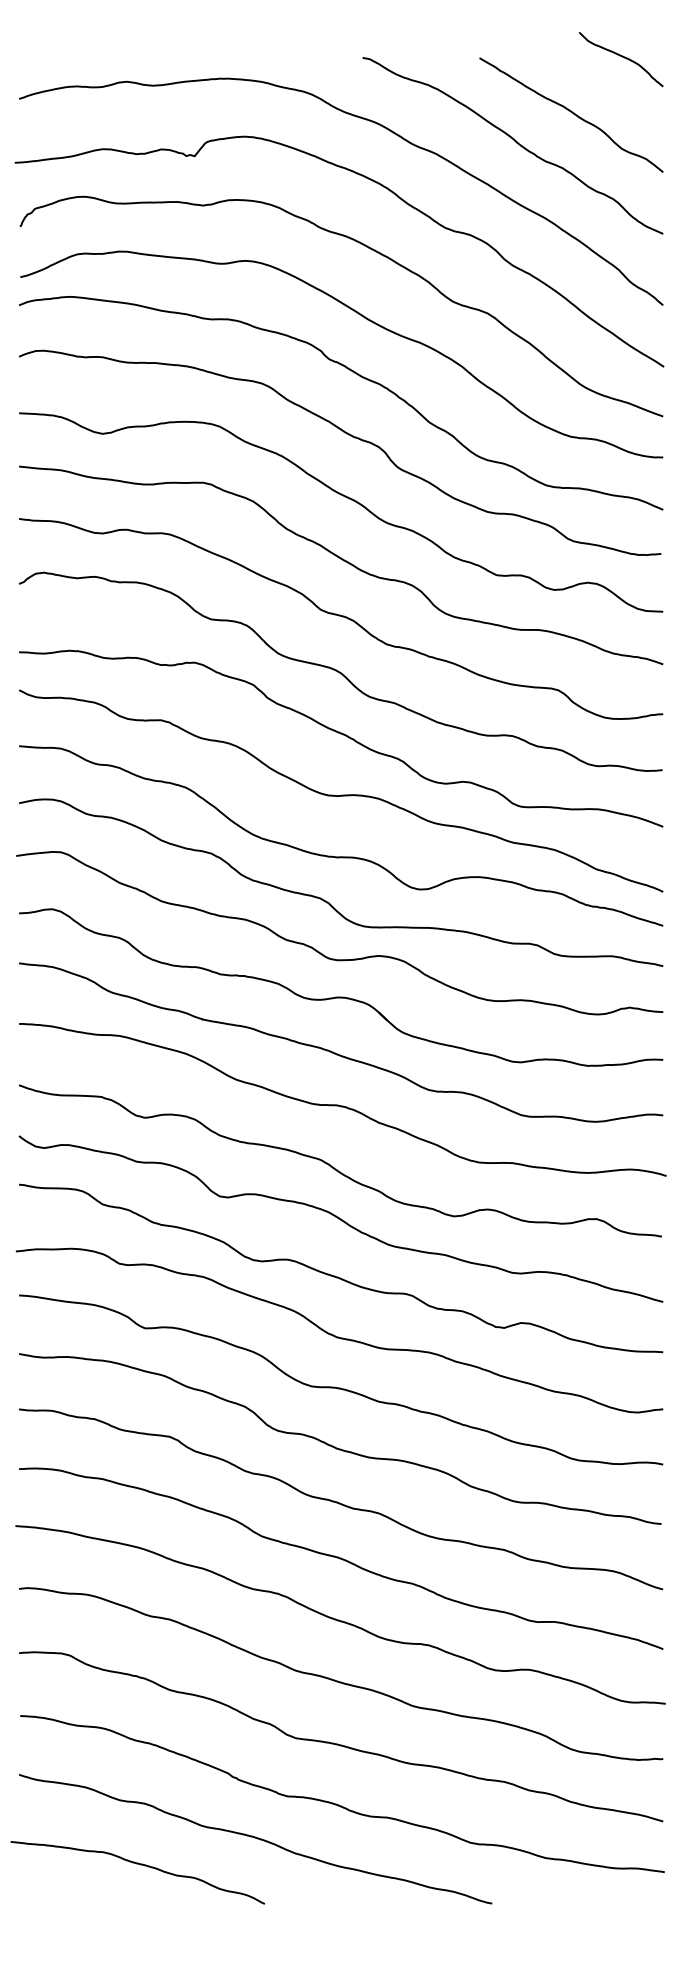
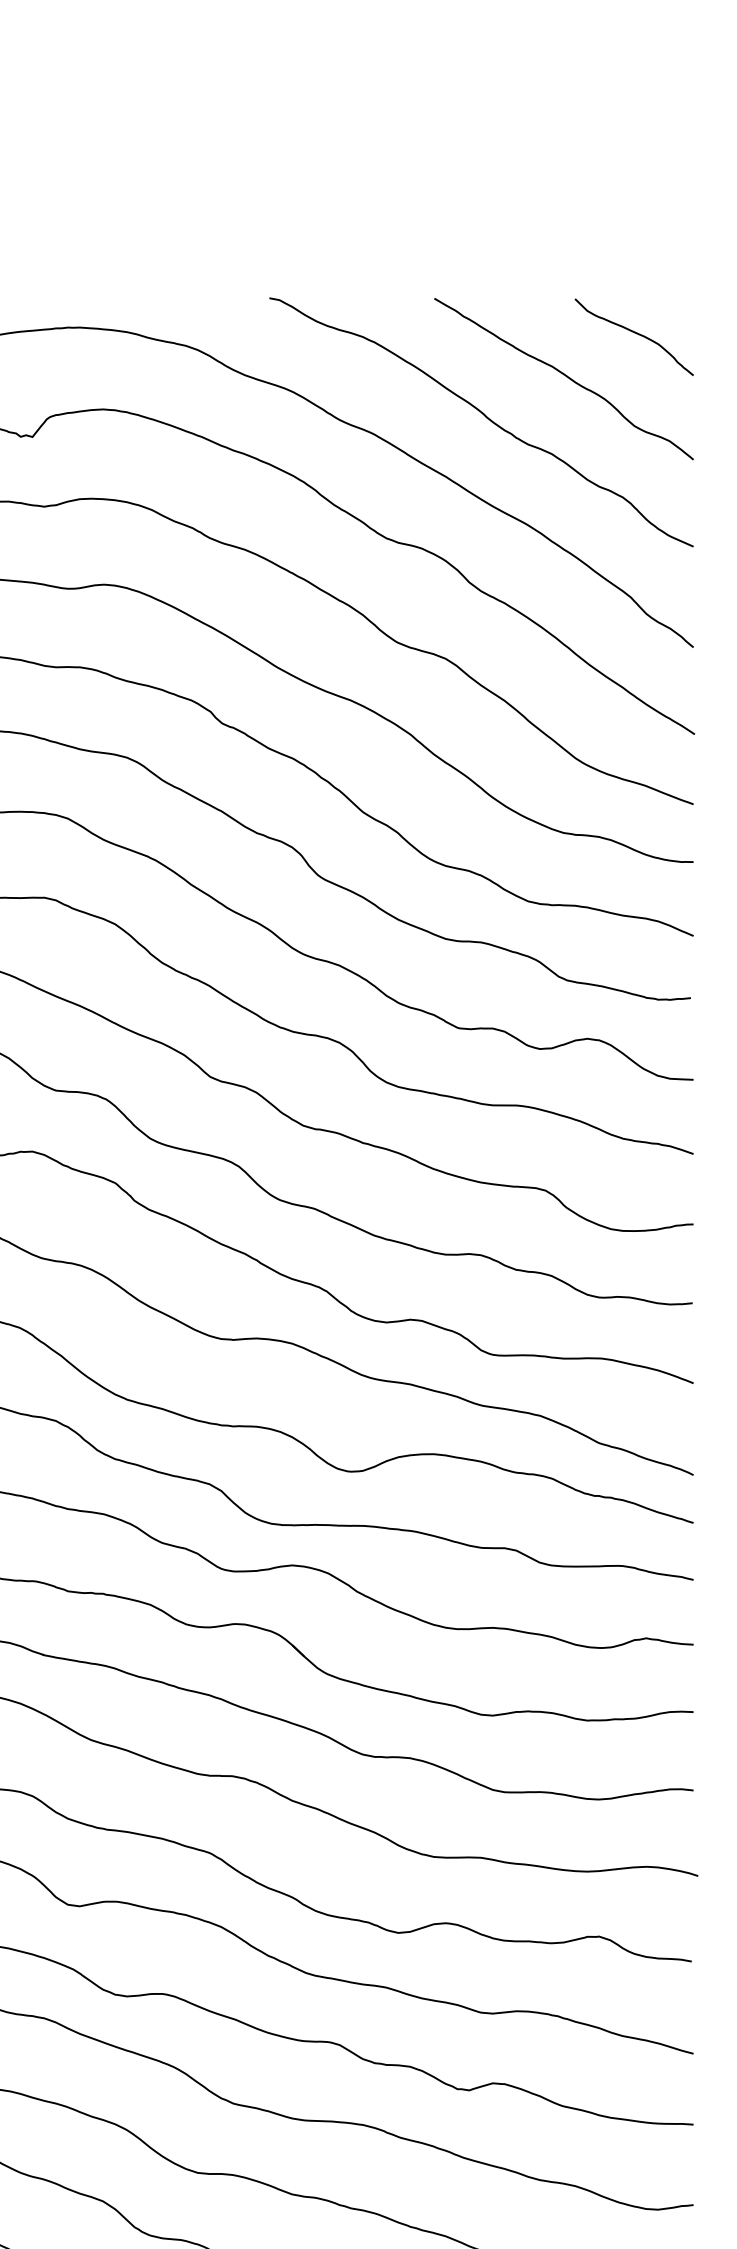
curve: (621, 57) -> (634, 334), moved

